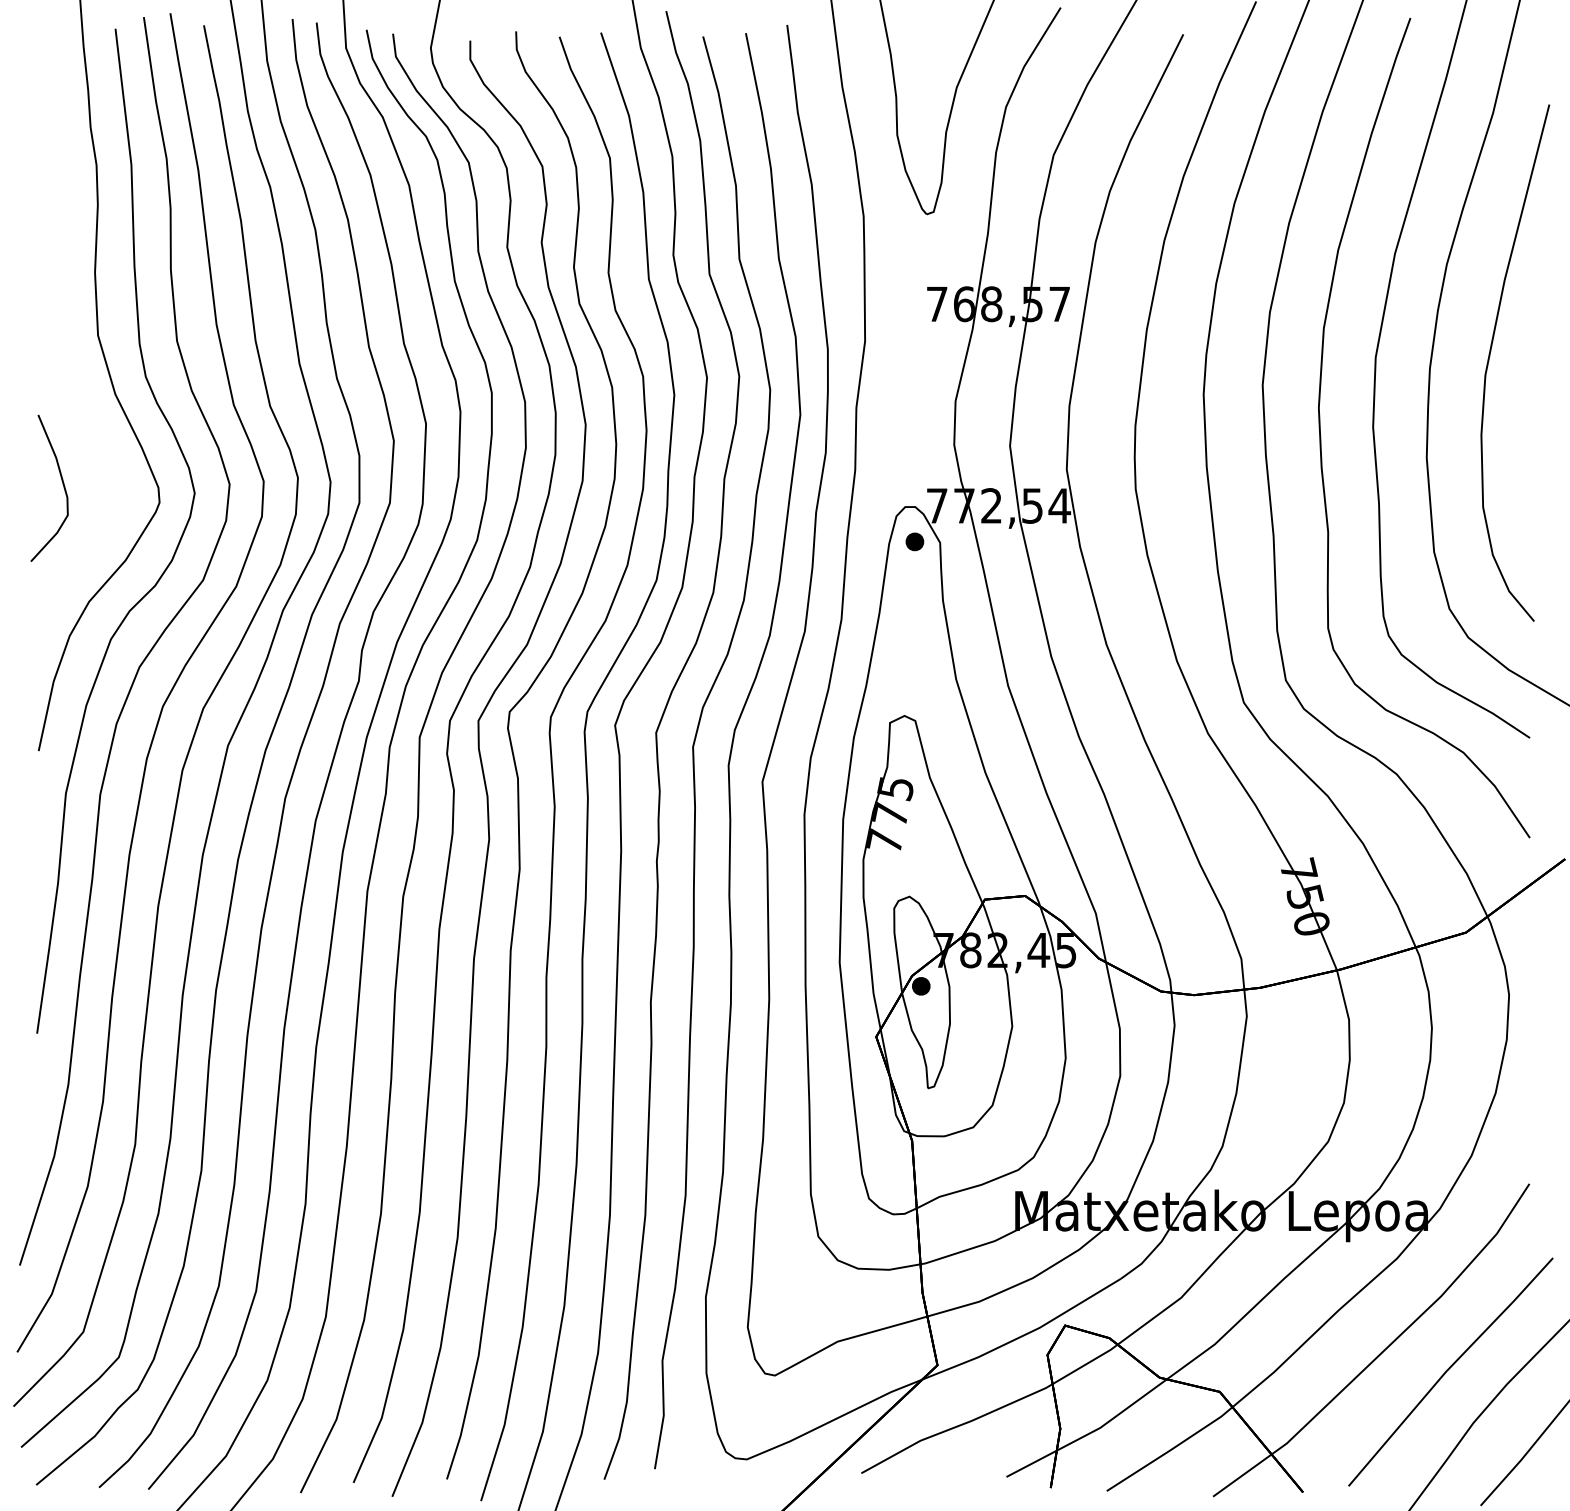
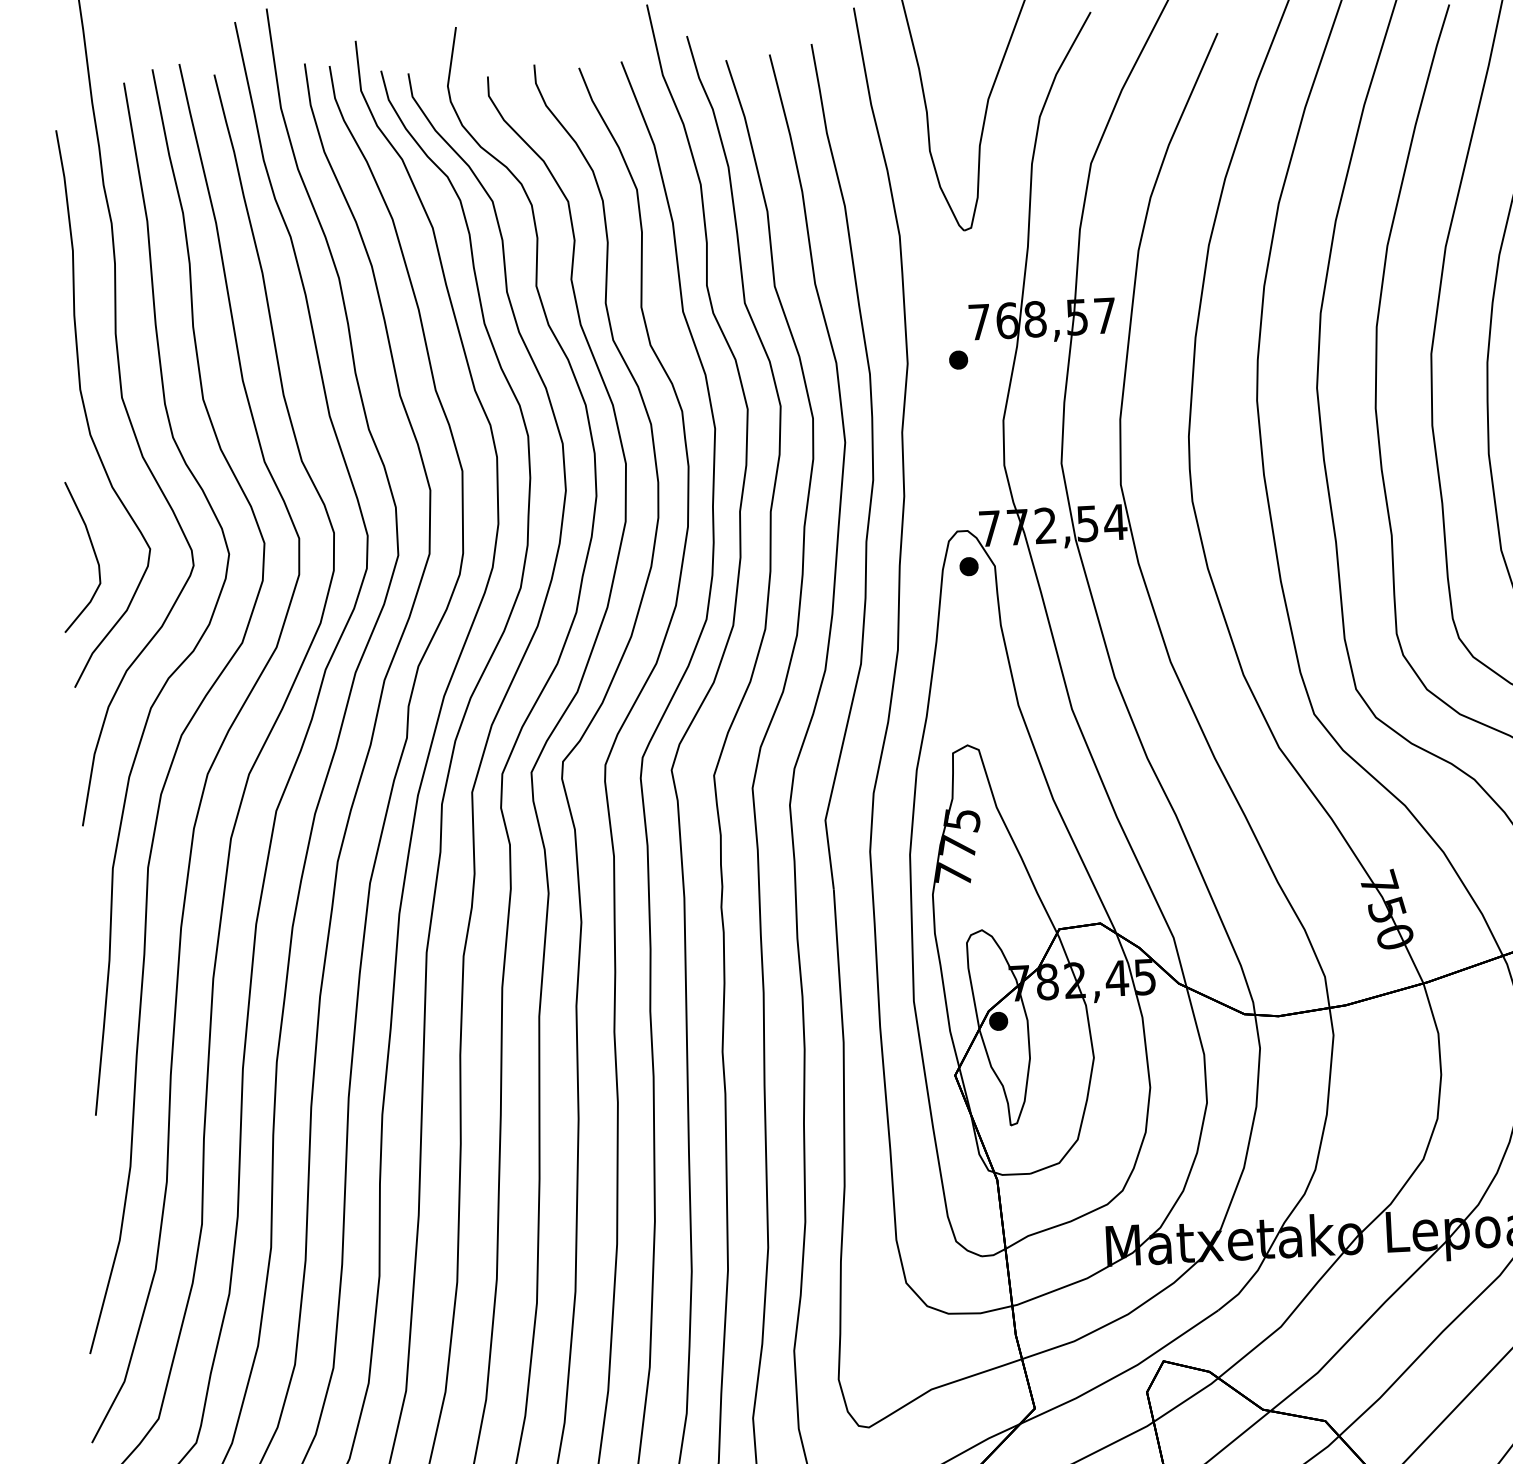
part: (914, 340) -> (958, 360), added
part: (62, 345) -> (86, 409), added

